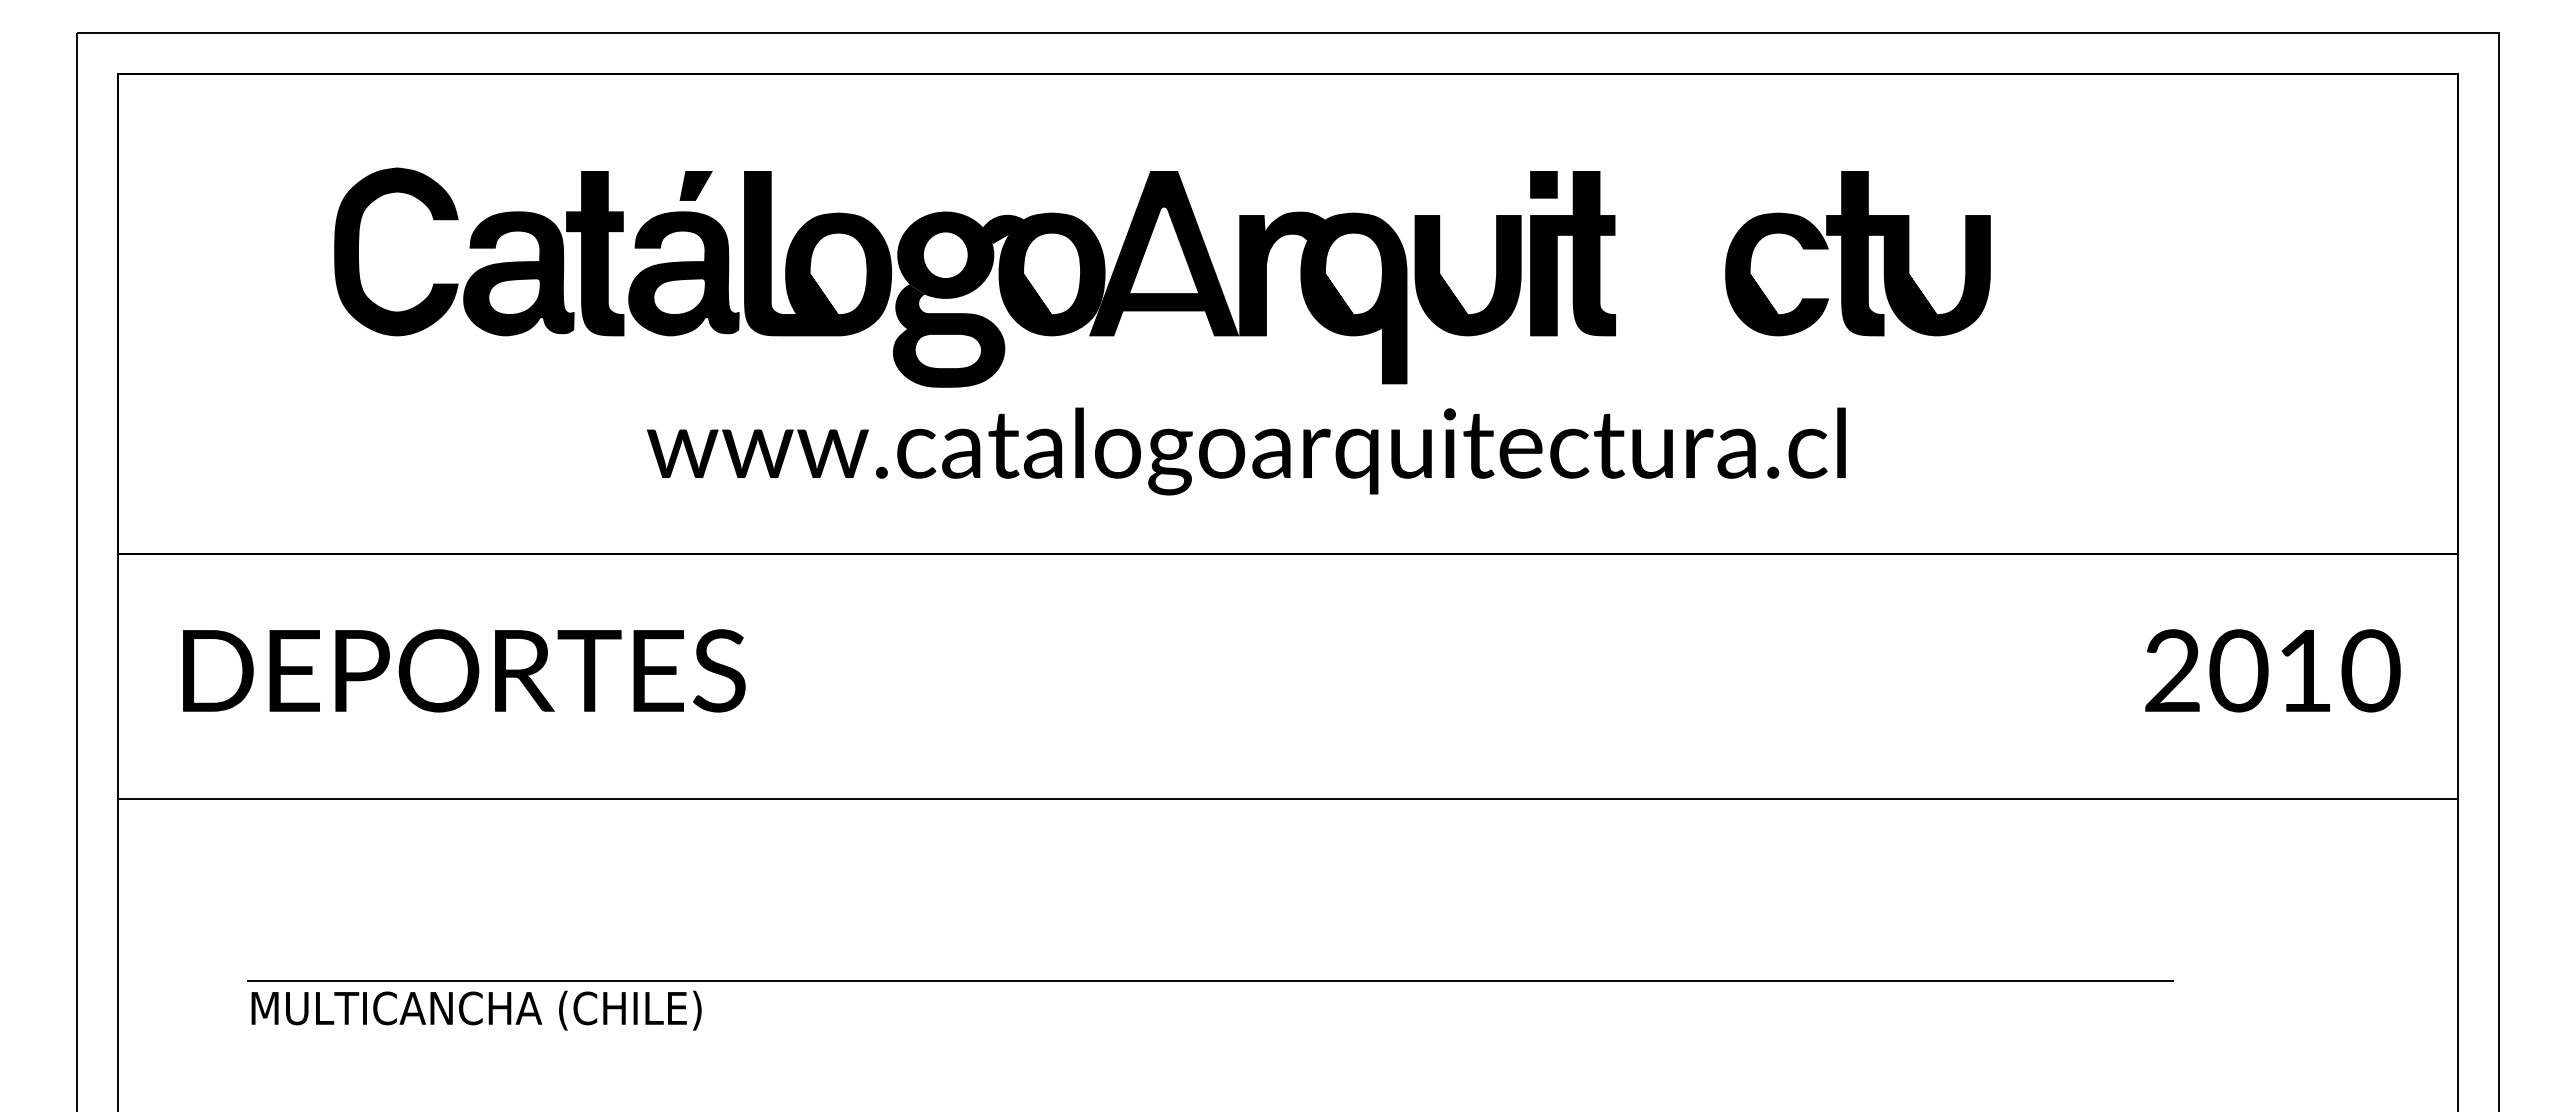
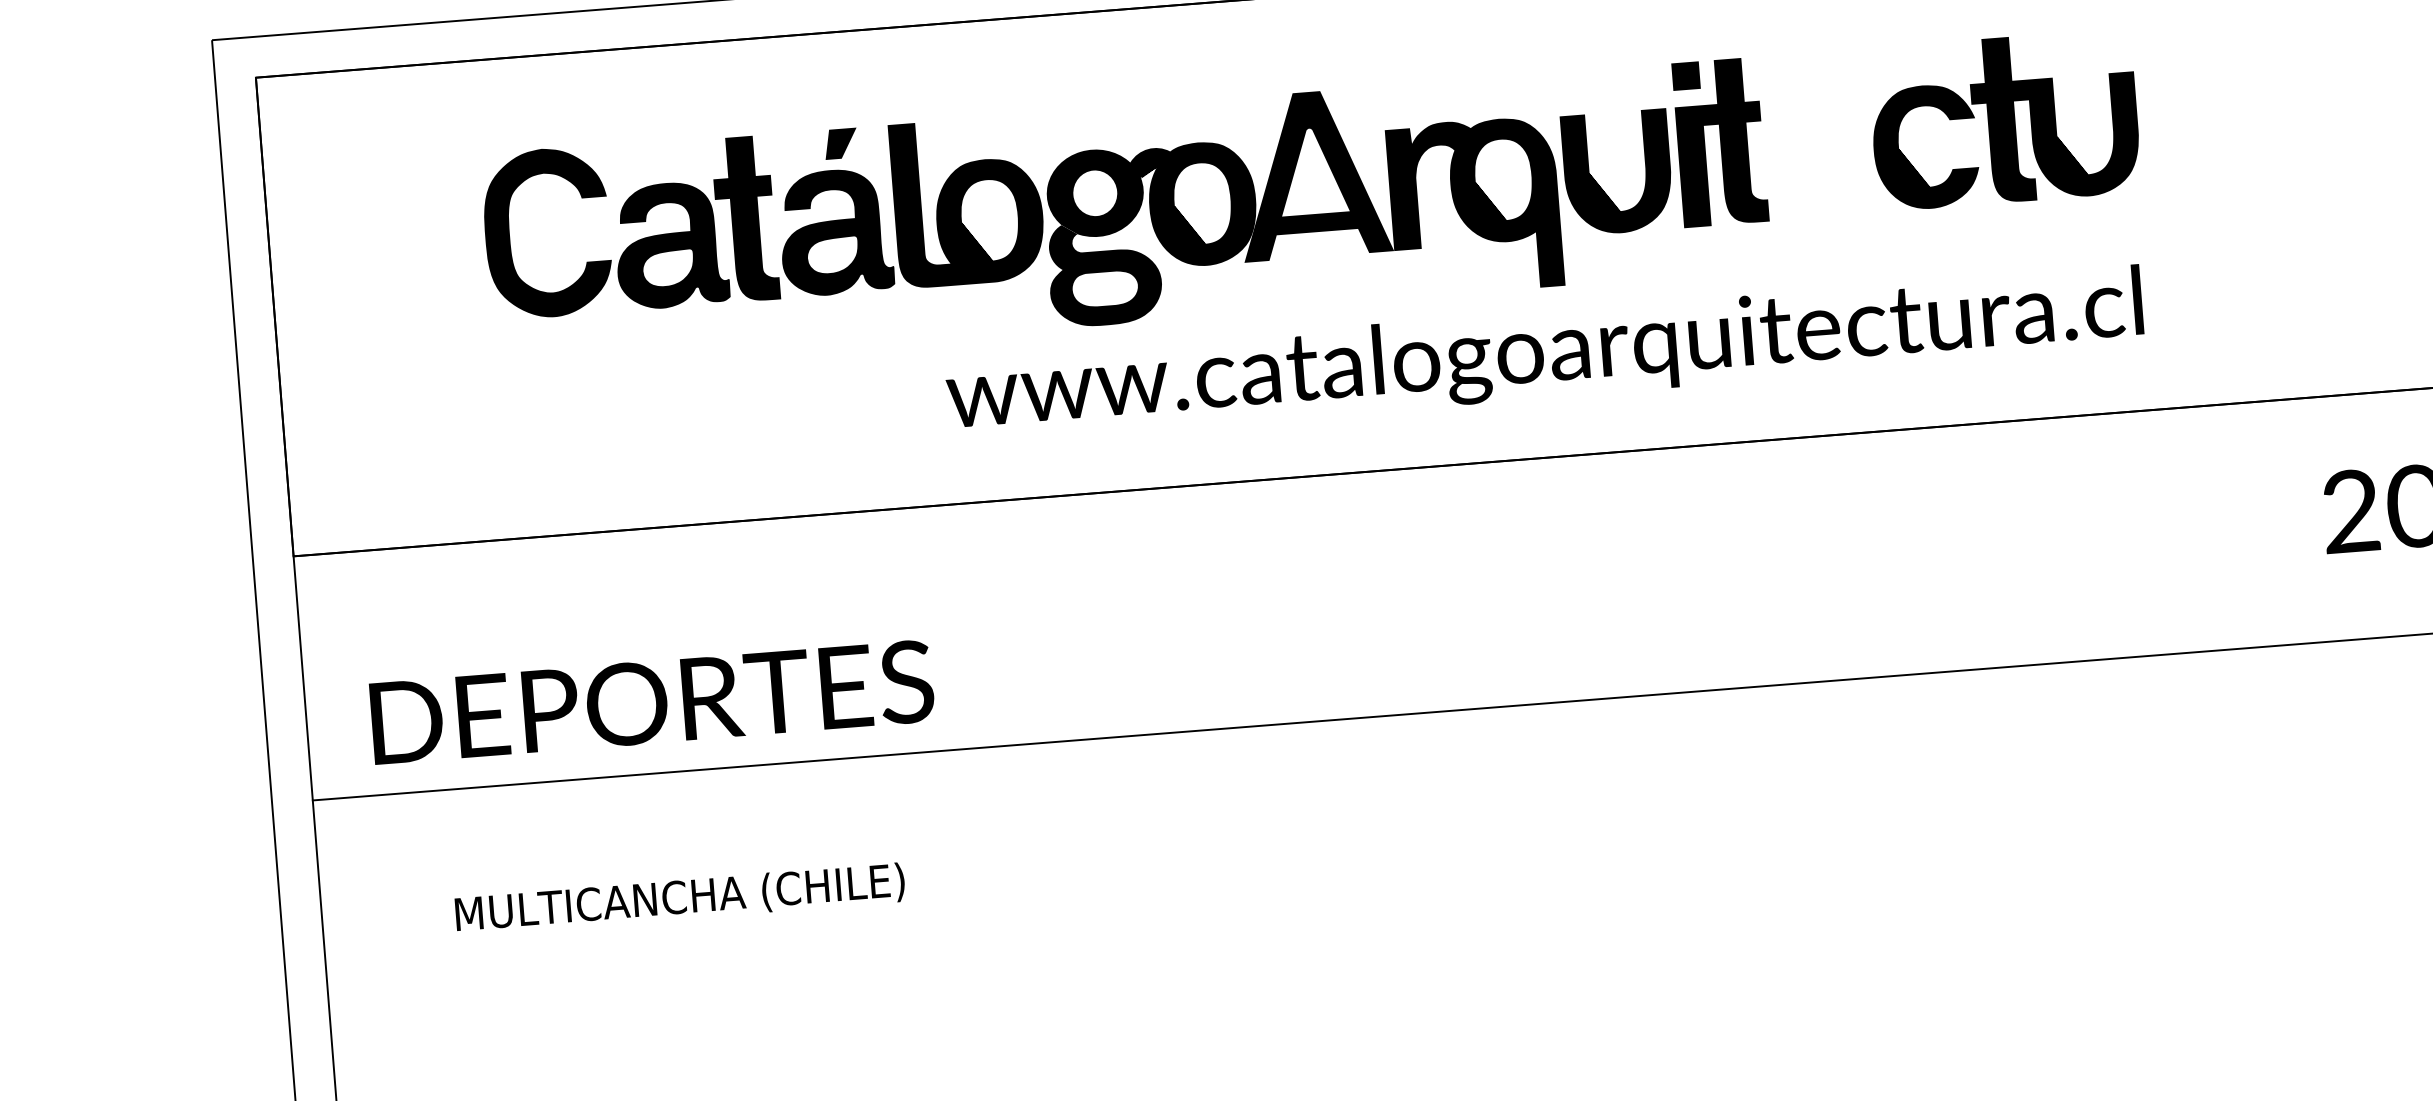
text: (1246, 451) -> (1545, 354), moved
text: (464, 670) -> (652, 701), moved
line: (1209, 981) -> (1415, 896), removed
text: (476, 1010) -> (680, 899), moved

